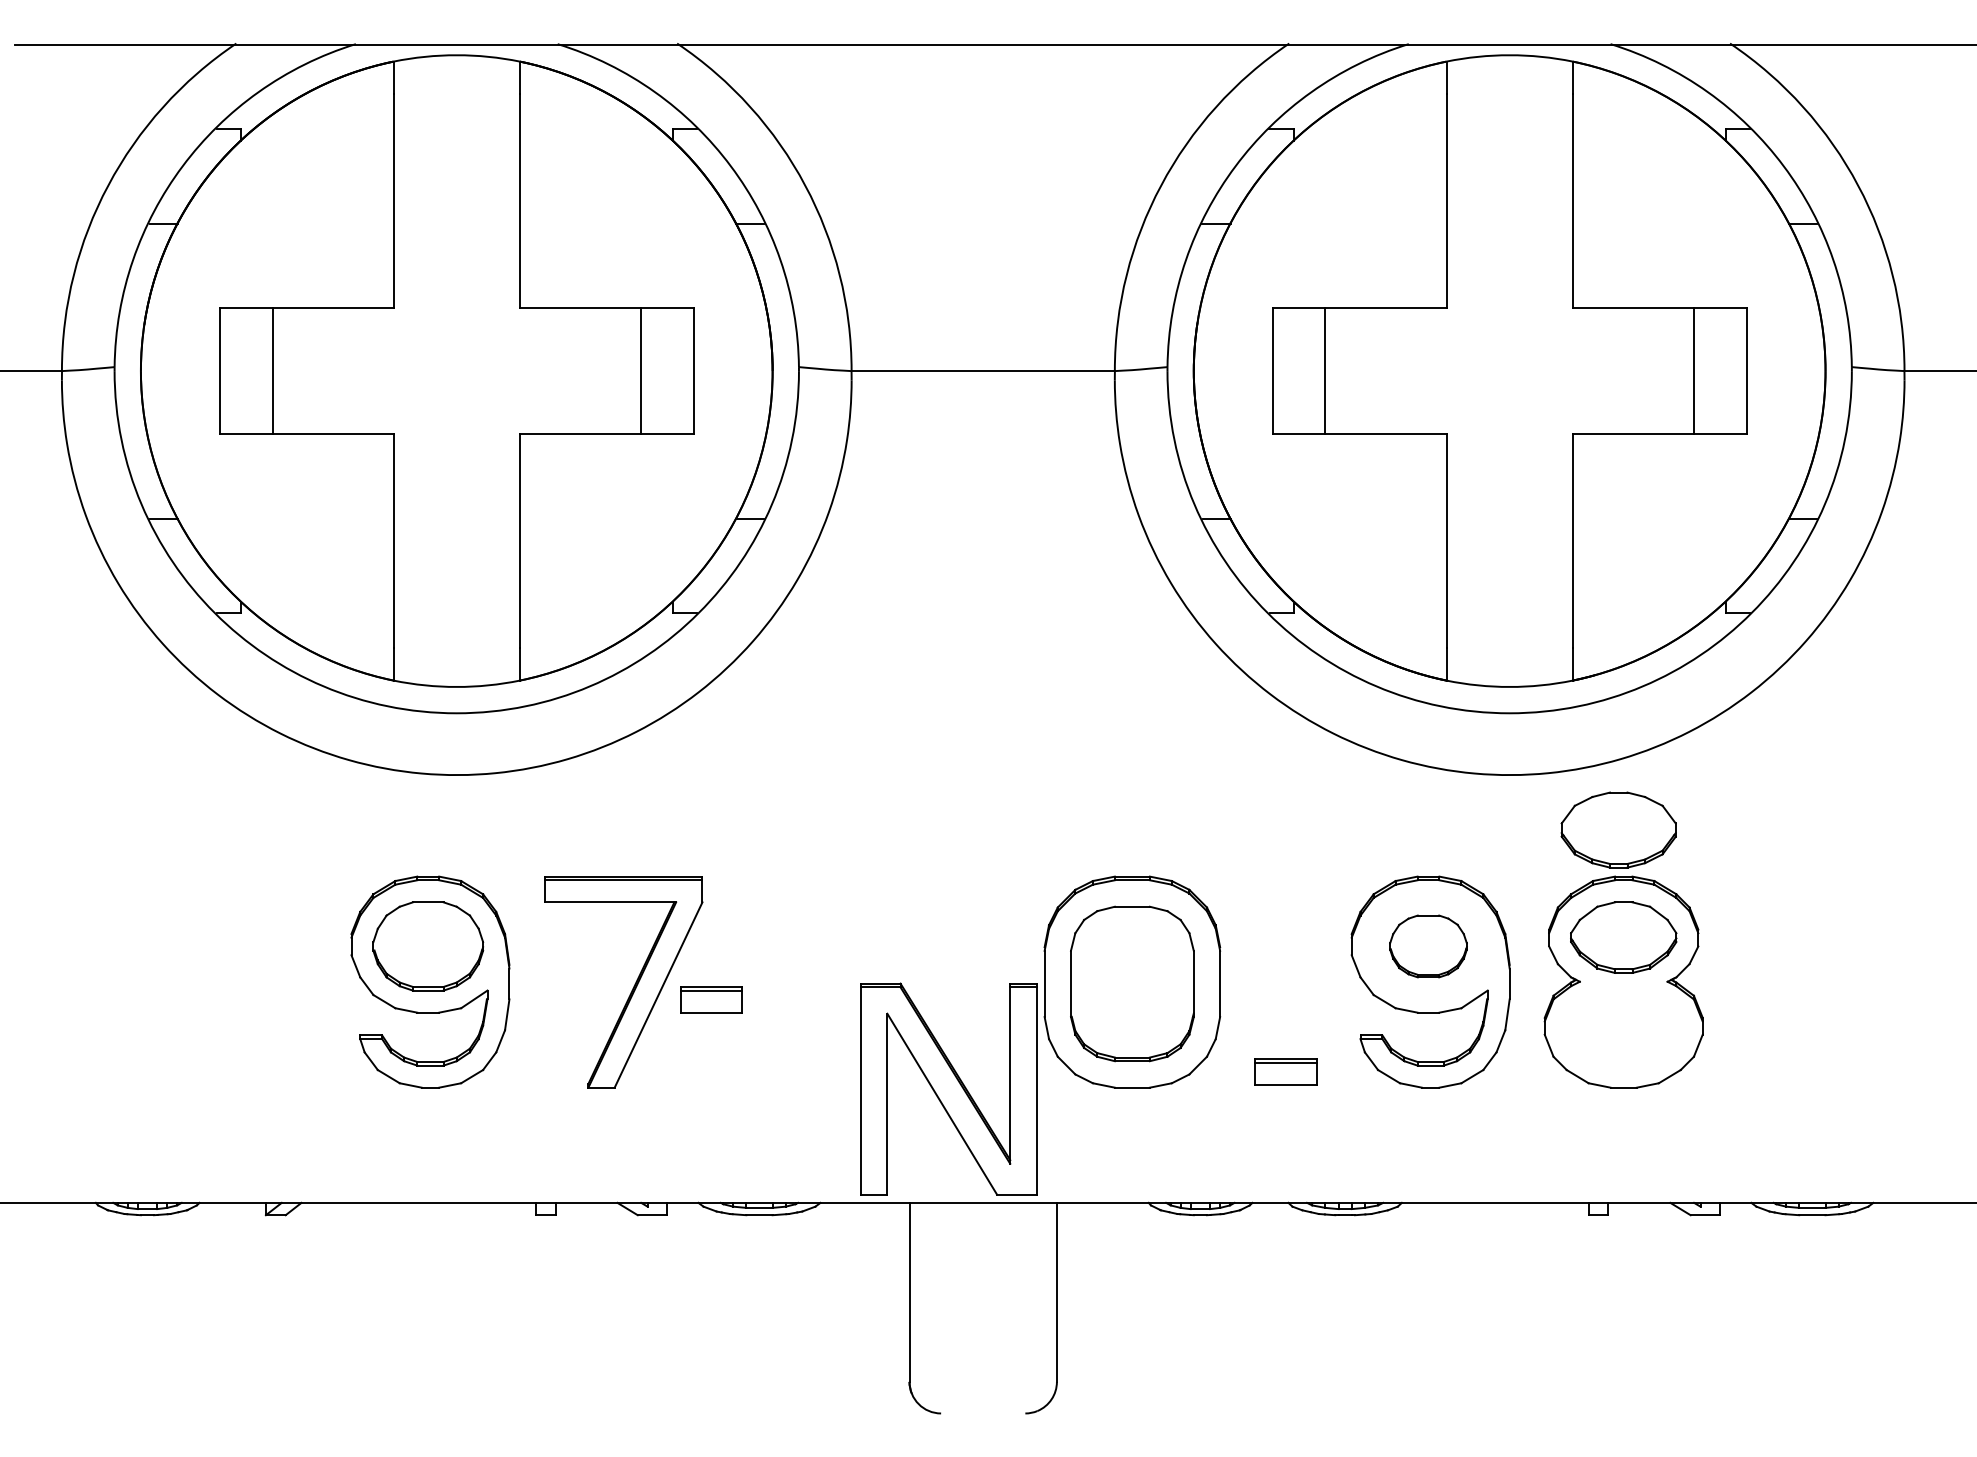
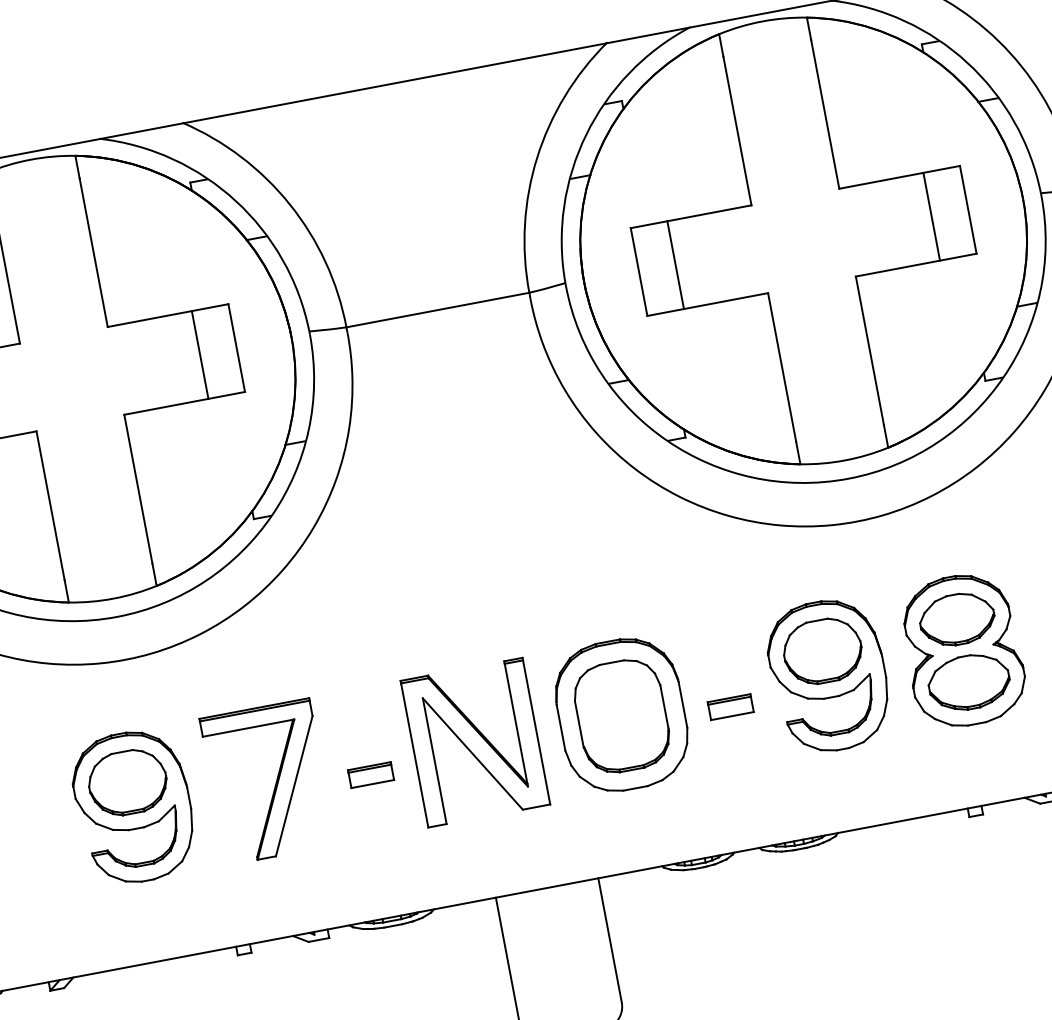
part: (1618, 829) -> (968, 682), moved
part: (1428, 946) -> (822, 651), size x1.43
part: (711, 999) -> (371, 774), moved
part: (1285, 1071) -> (730, 707), moved
part: (948, 1088) -> (475, 742), moved

